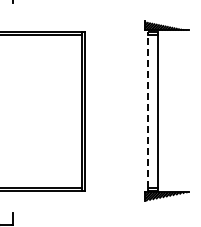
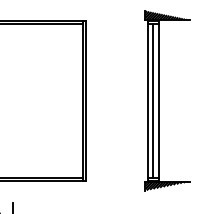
line: (147, 109) -> (148, 98), dashed -> solid
line: (152, 111) -> (153, 100), added

